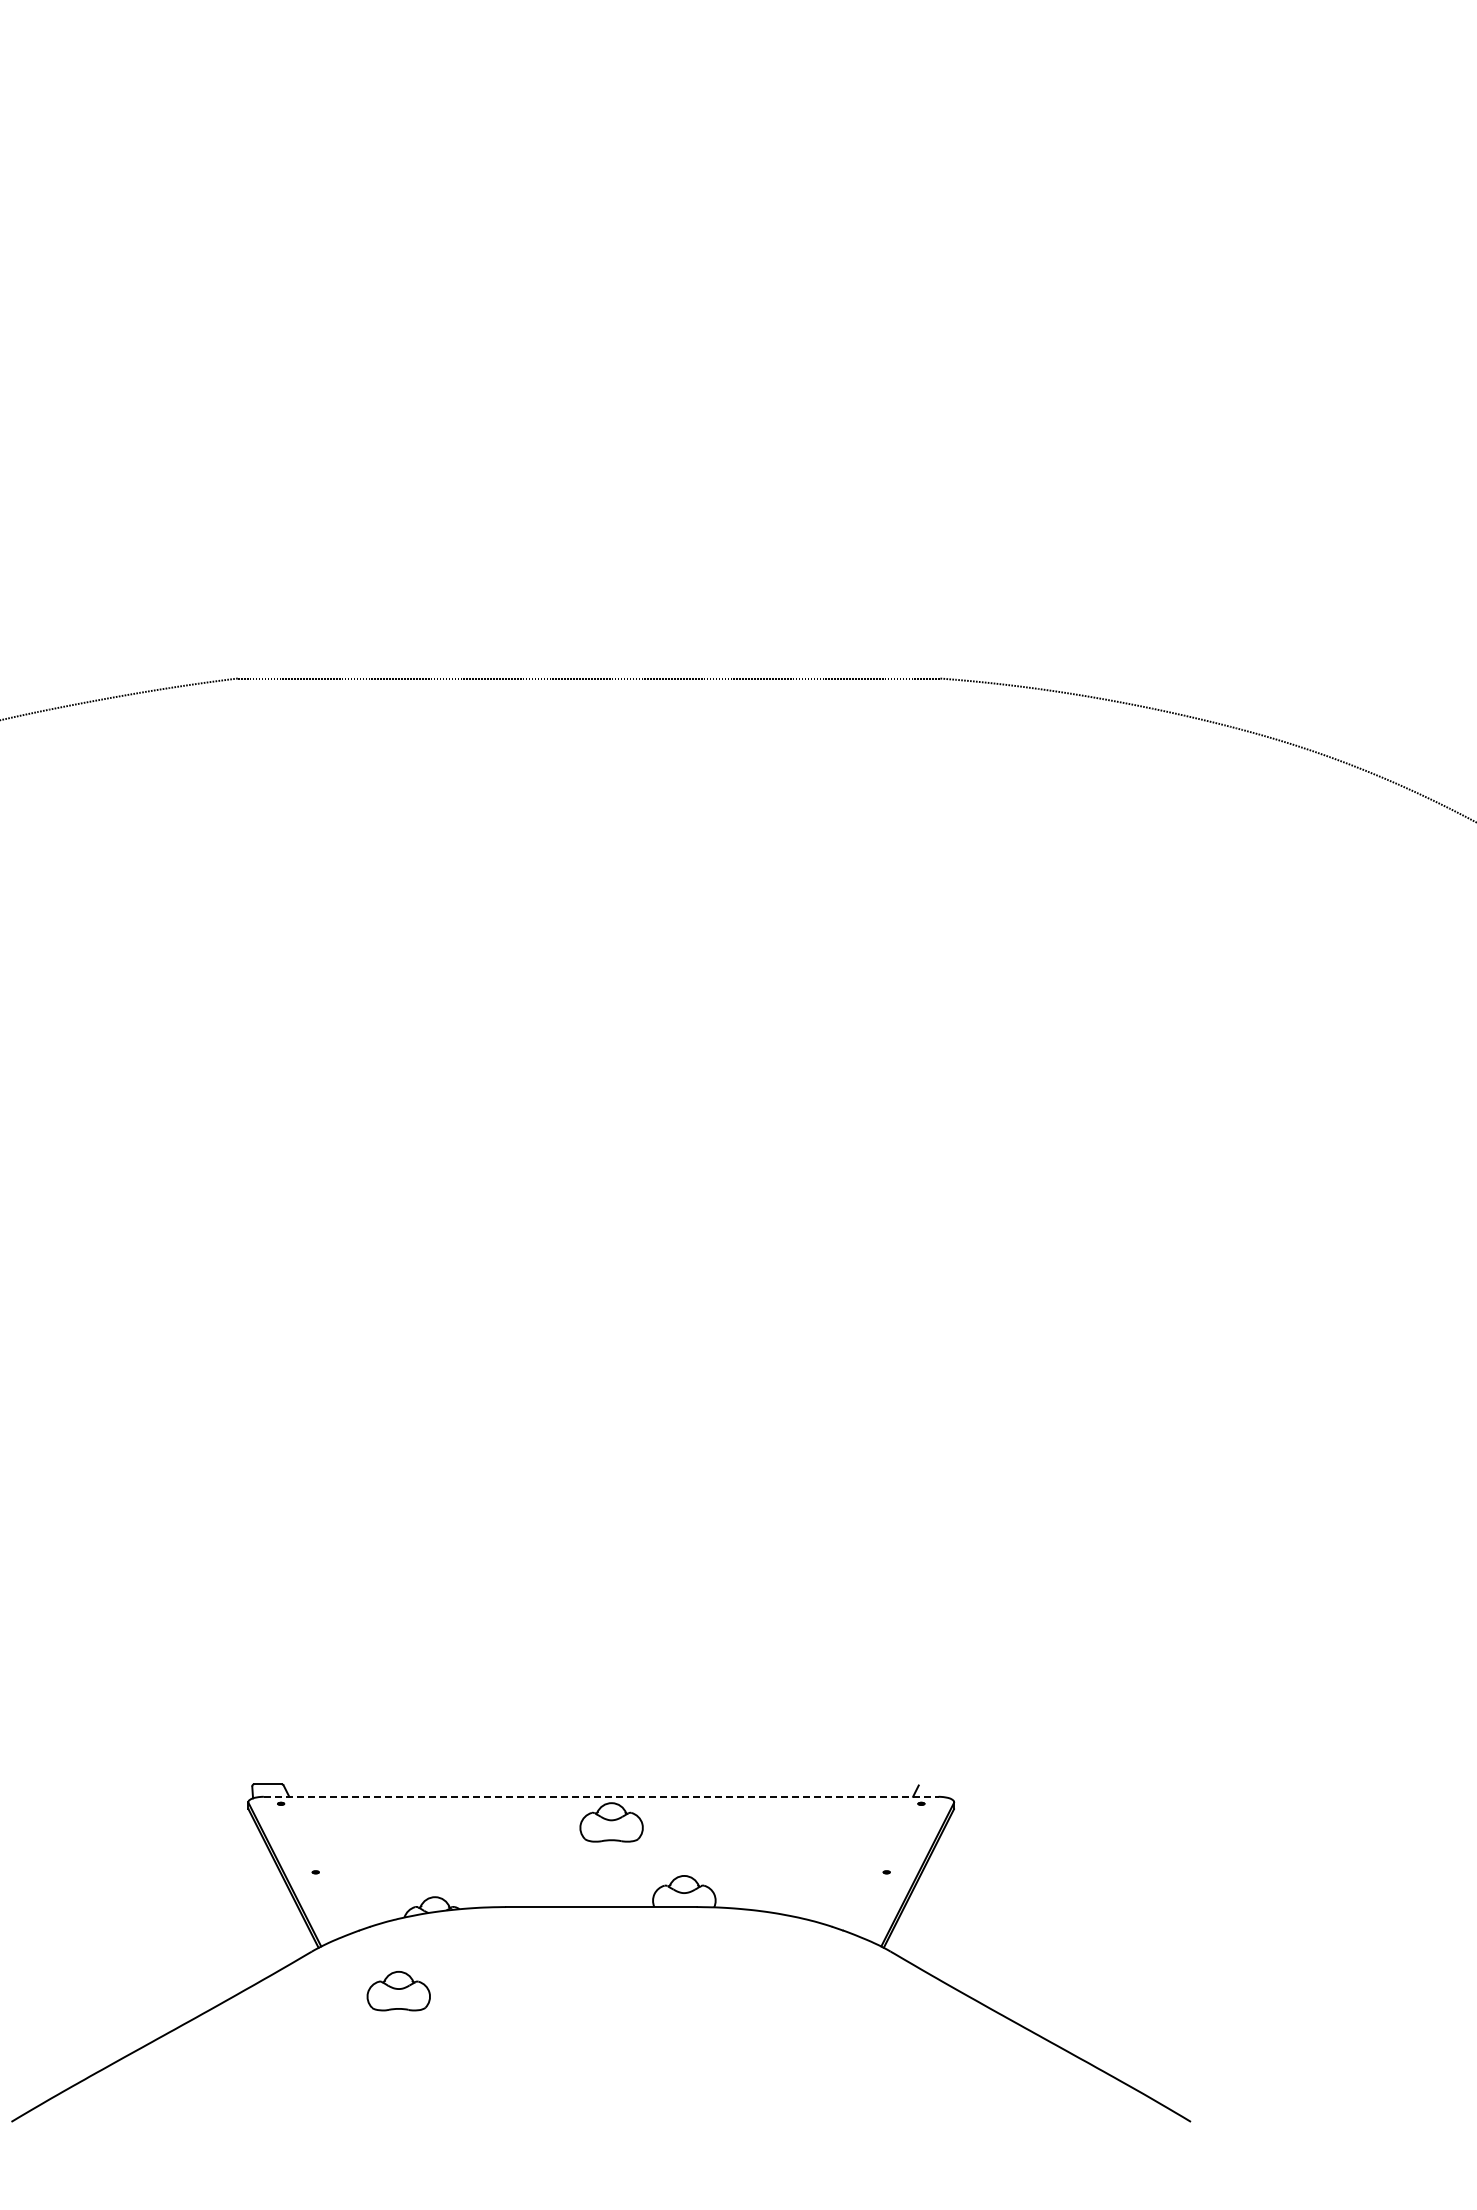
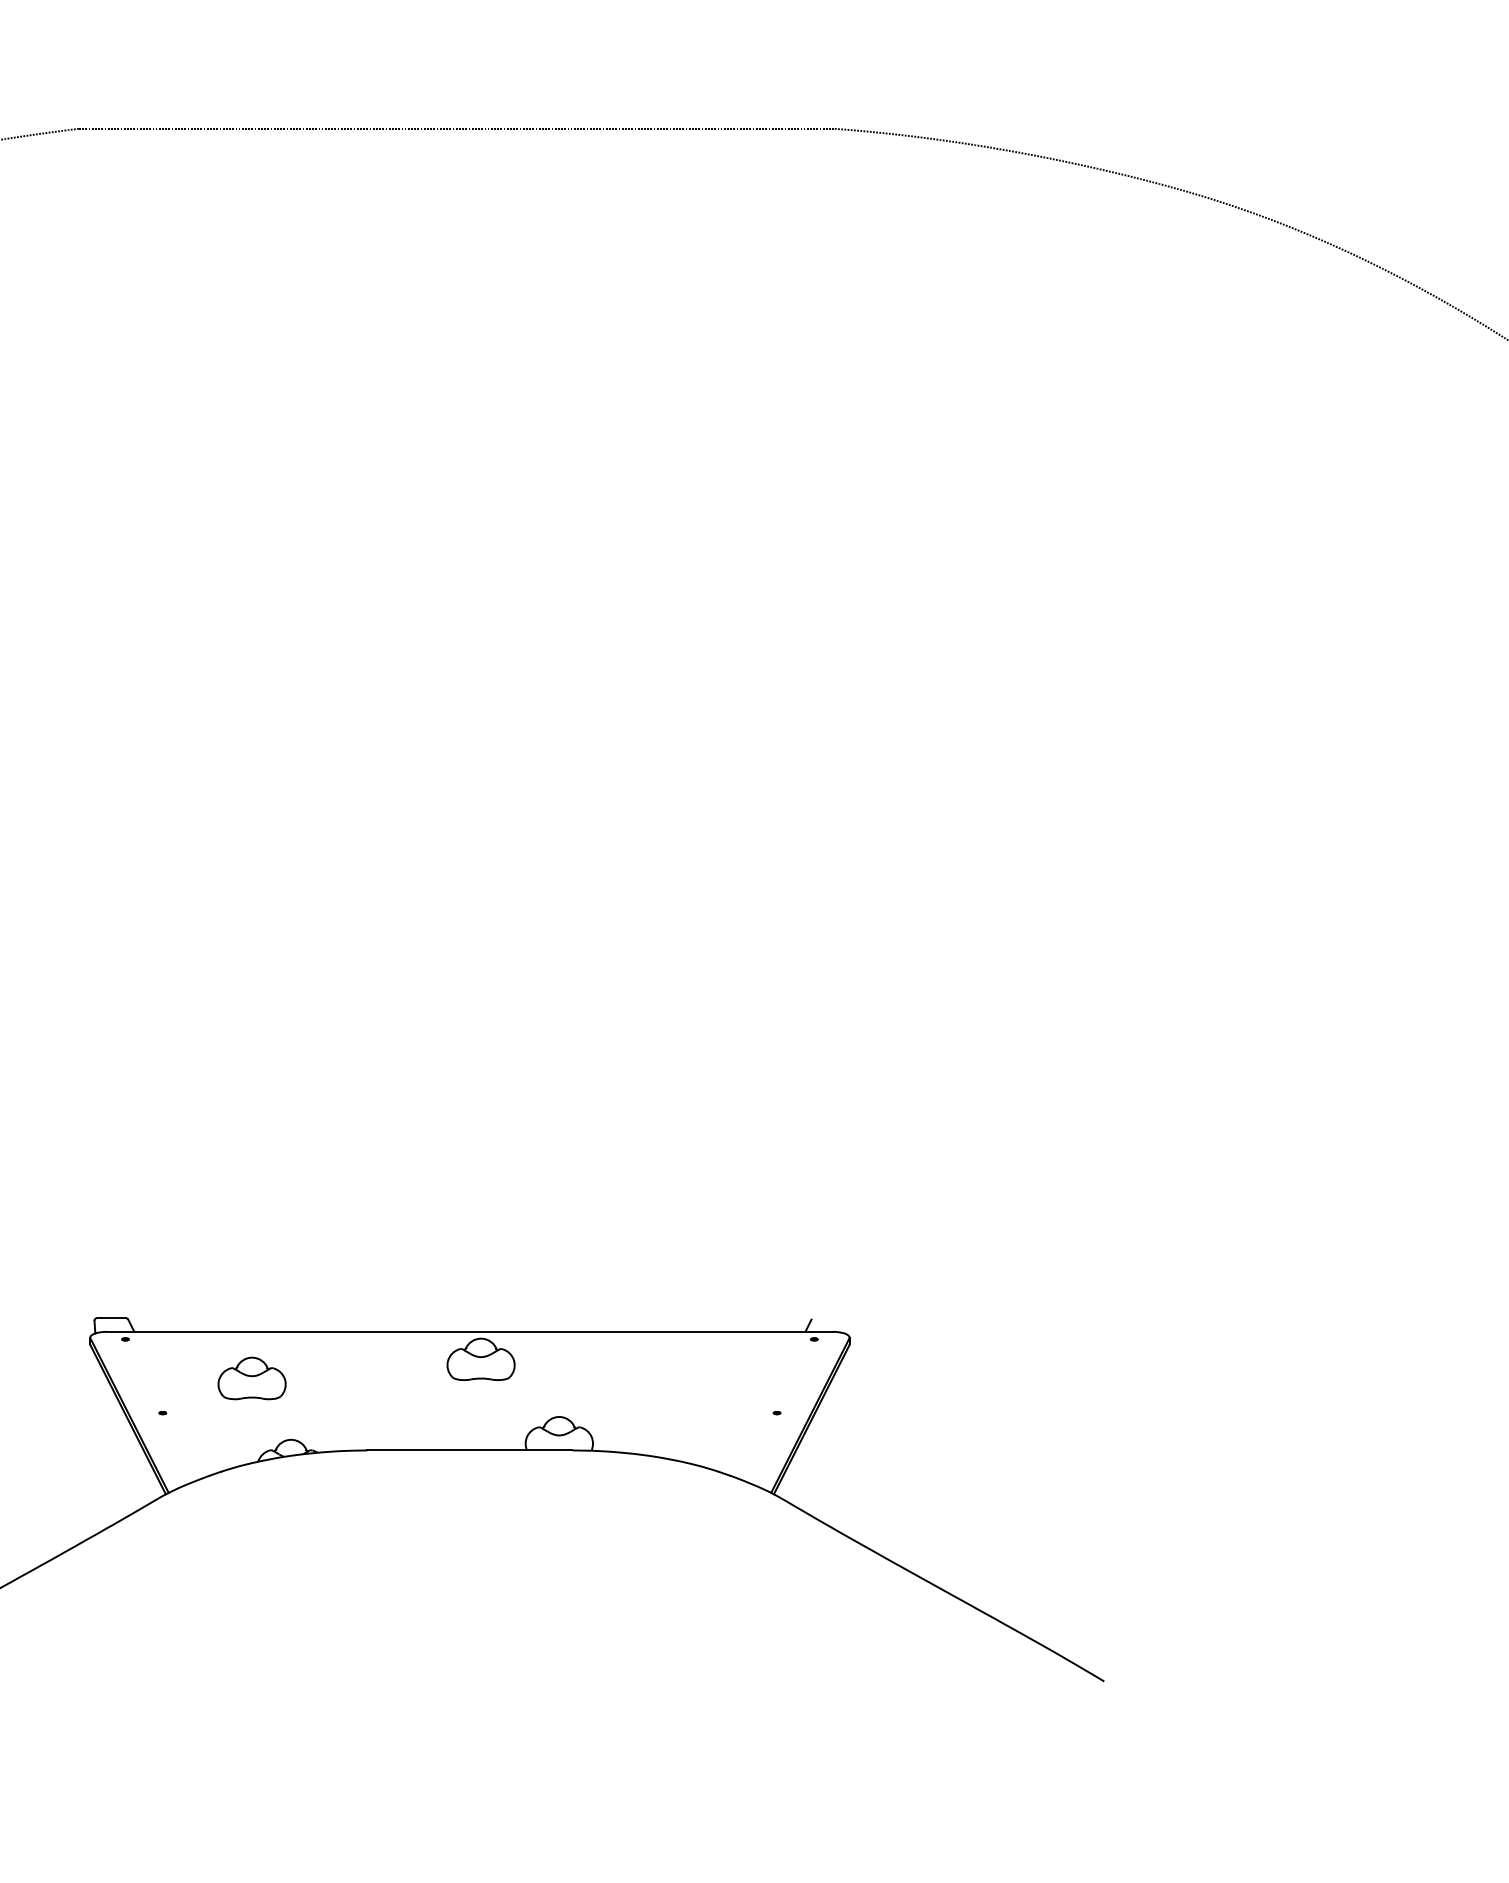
line: (601, 1796) -> (470, 1331), dashed -> solid
part: (398, 1991) -> (251, 1378), moved

